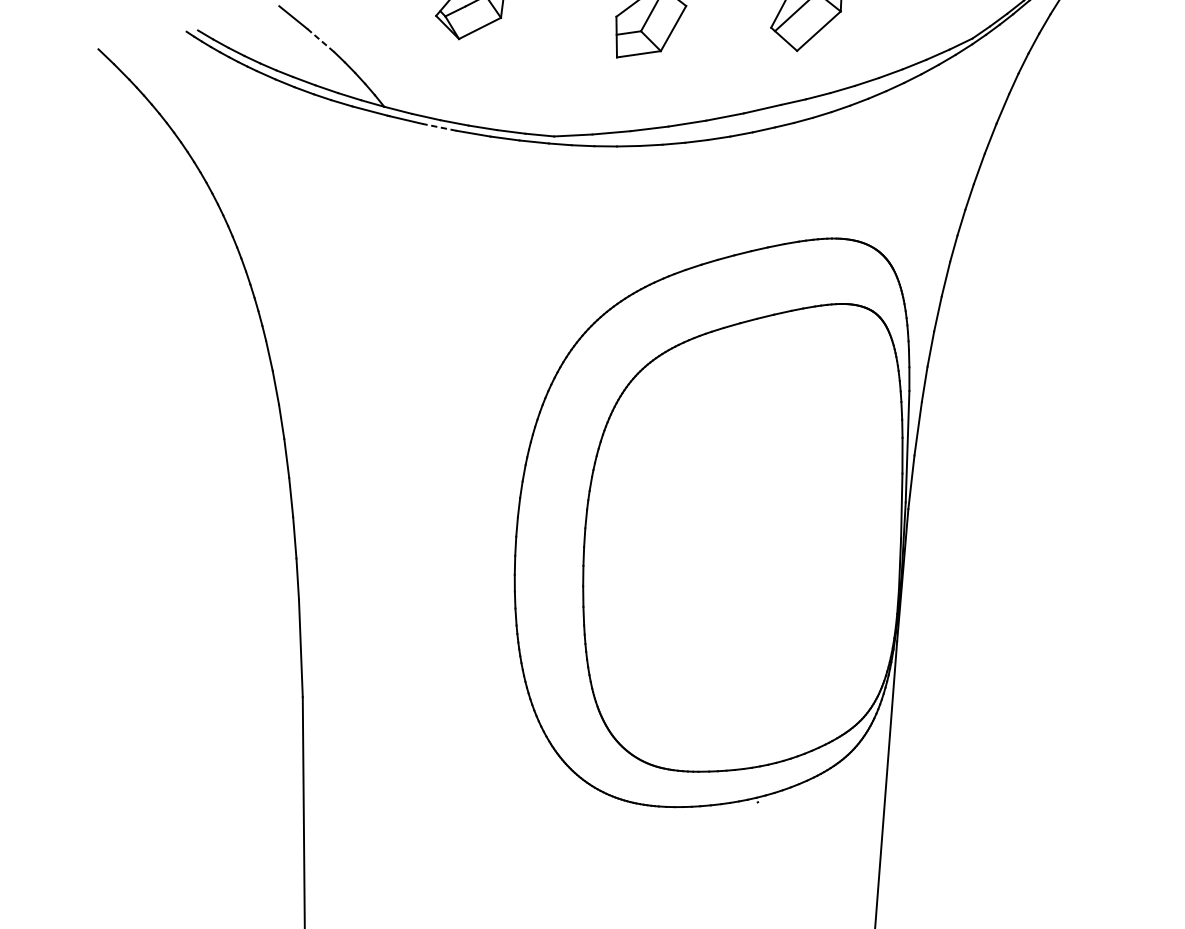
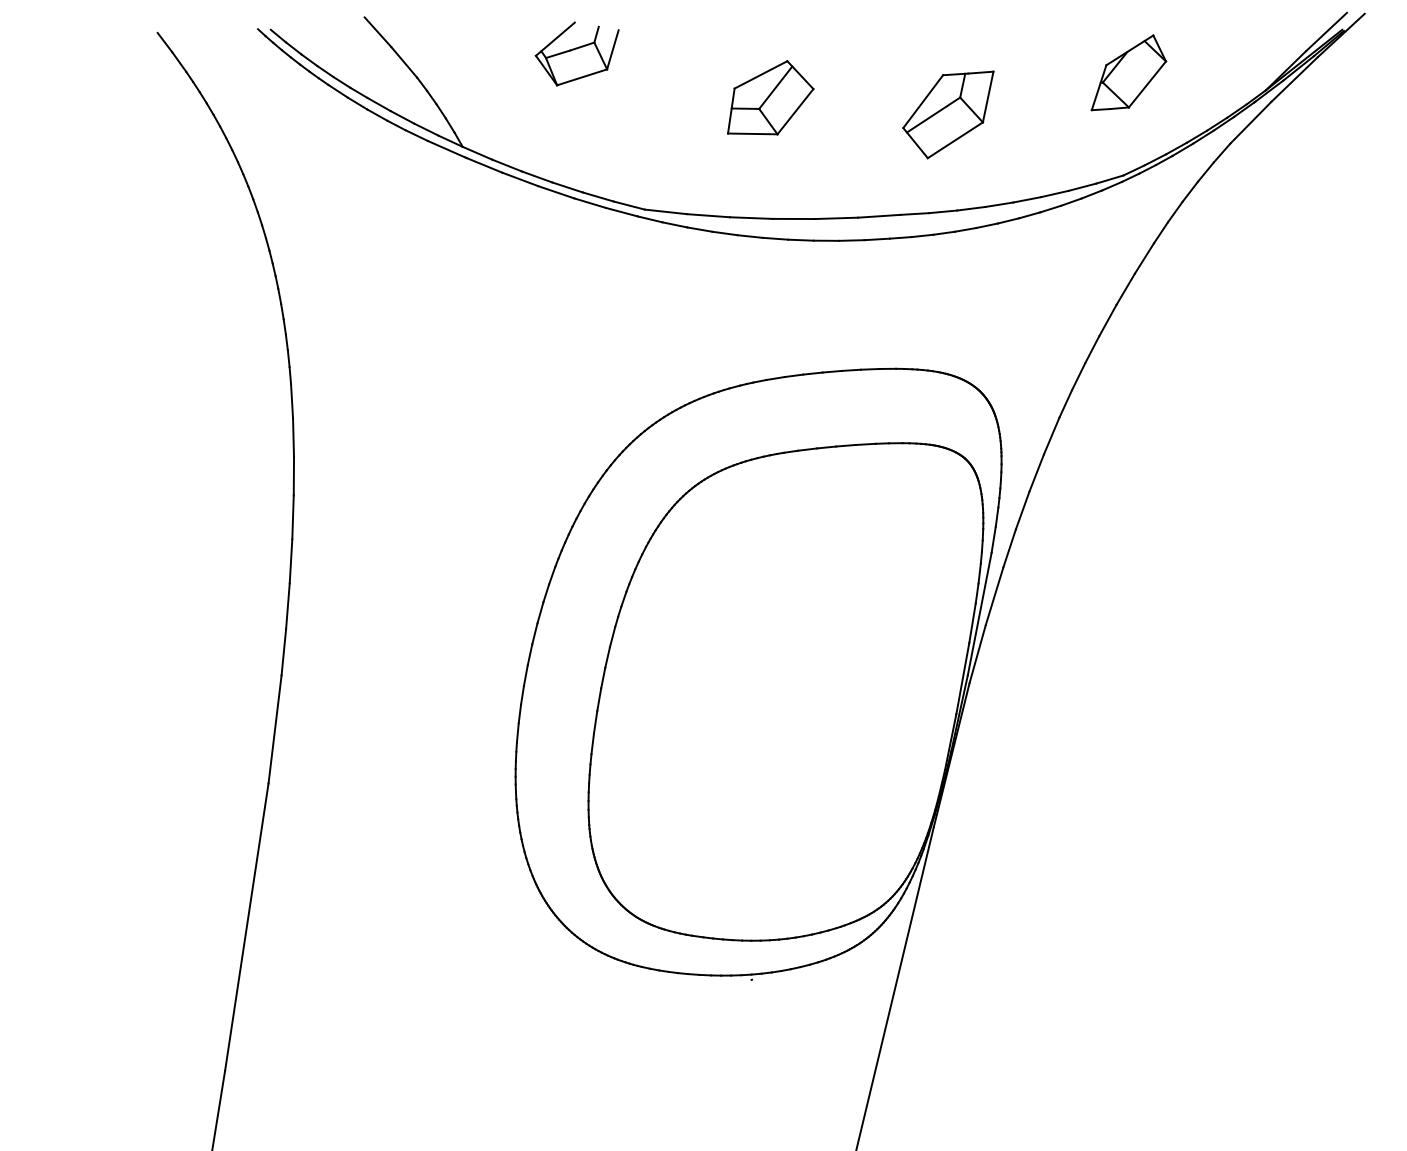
line: (320, 40) -> (404, 62), dashed -> solid
line: (439, 127) -> (519, 179), dashed -> solid

